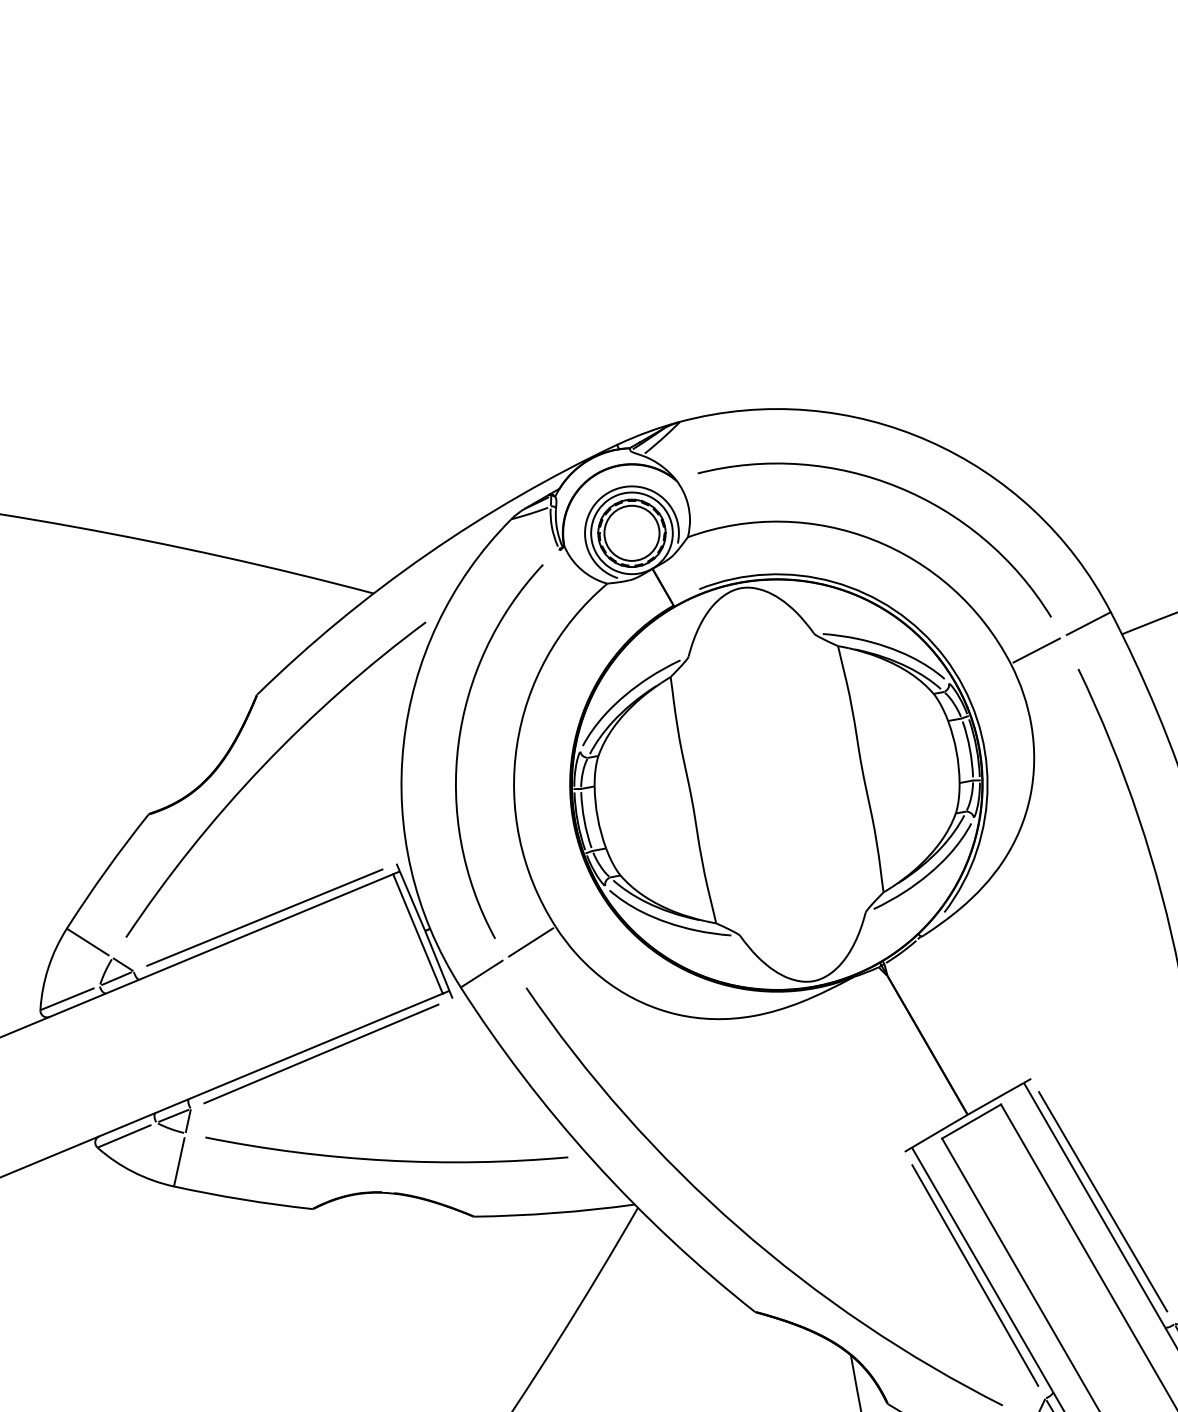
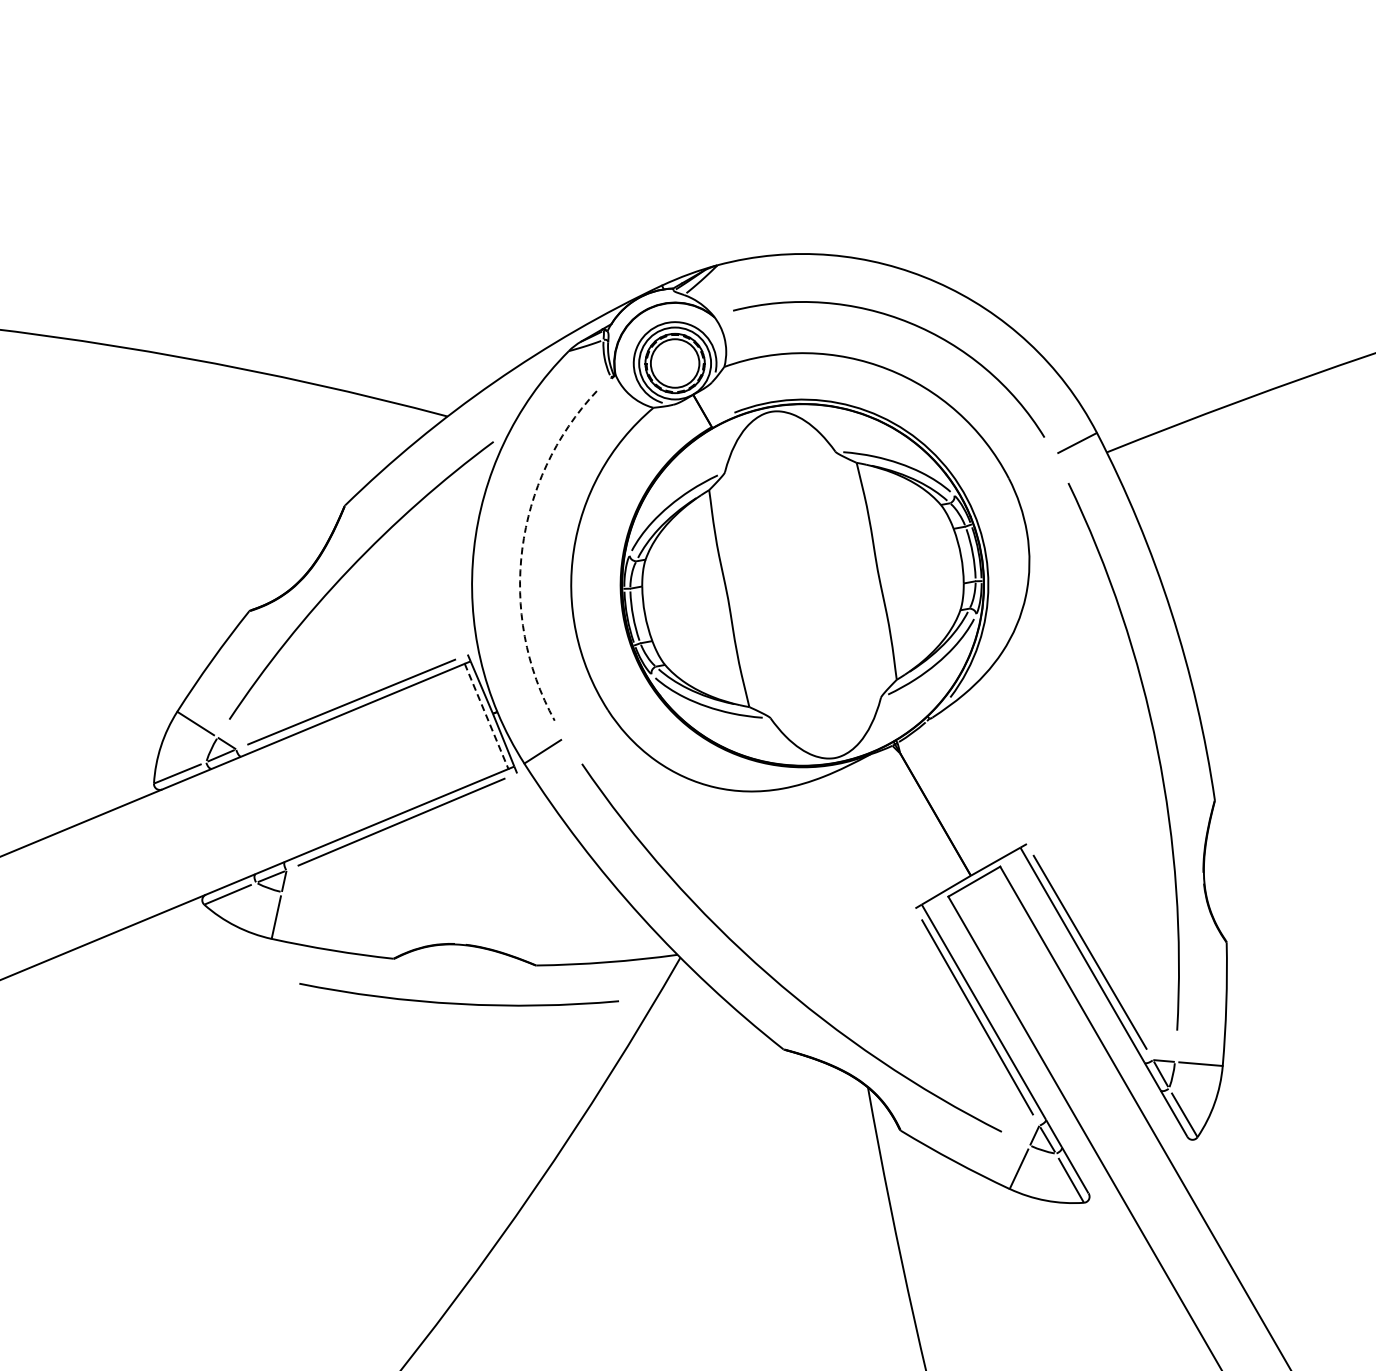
line: (1036, 650) -> (1031, 466), removed
arc: (458, 744) -> (522, 549), solid -> dashed
line: (417, 934) -> (486, 716), solid -> dashed
line: (530, 941) -> (585, 723), removed
arc: (384, 1158) -> (457, 1002), moved

